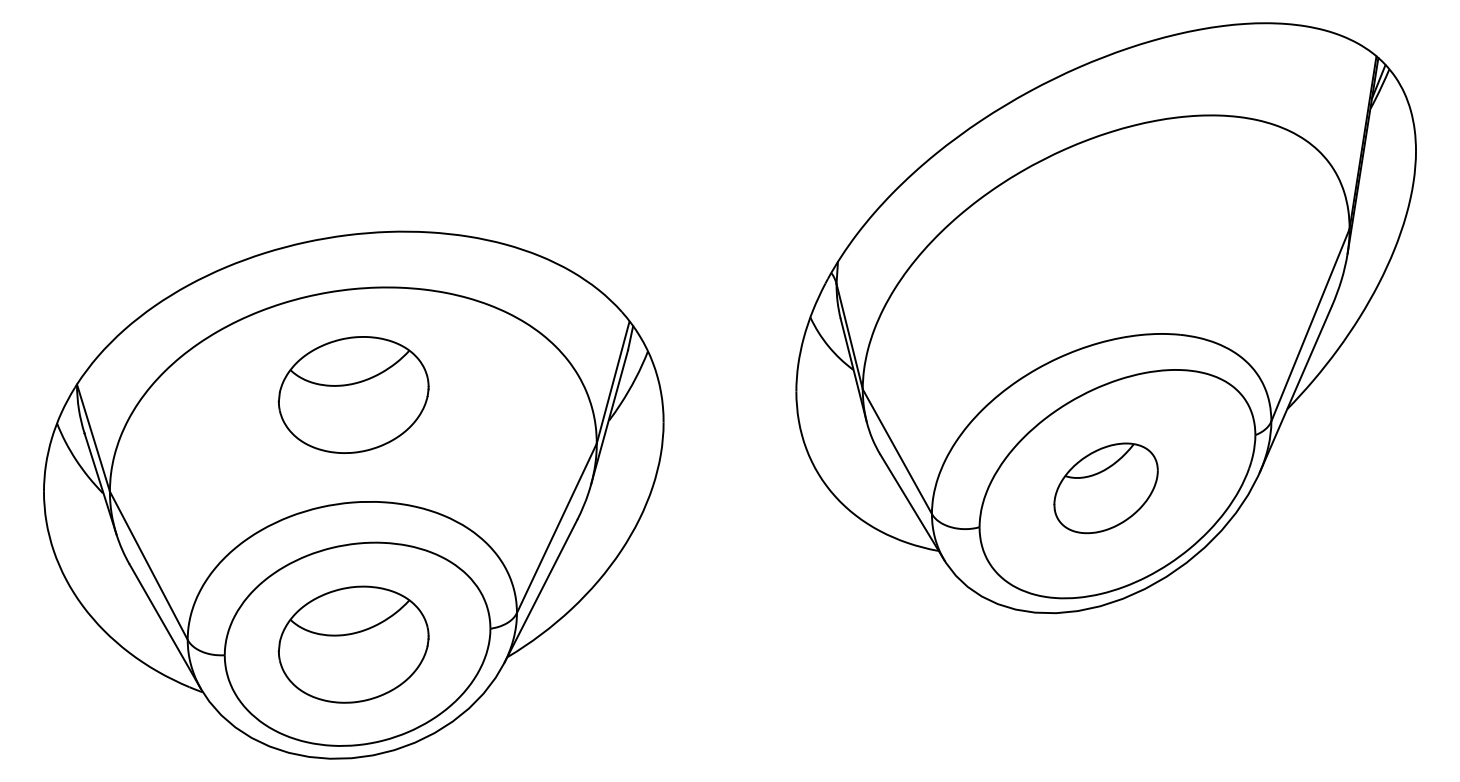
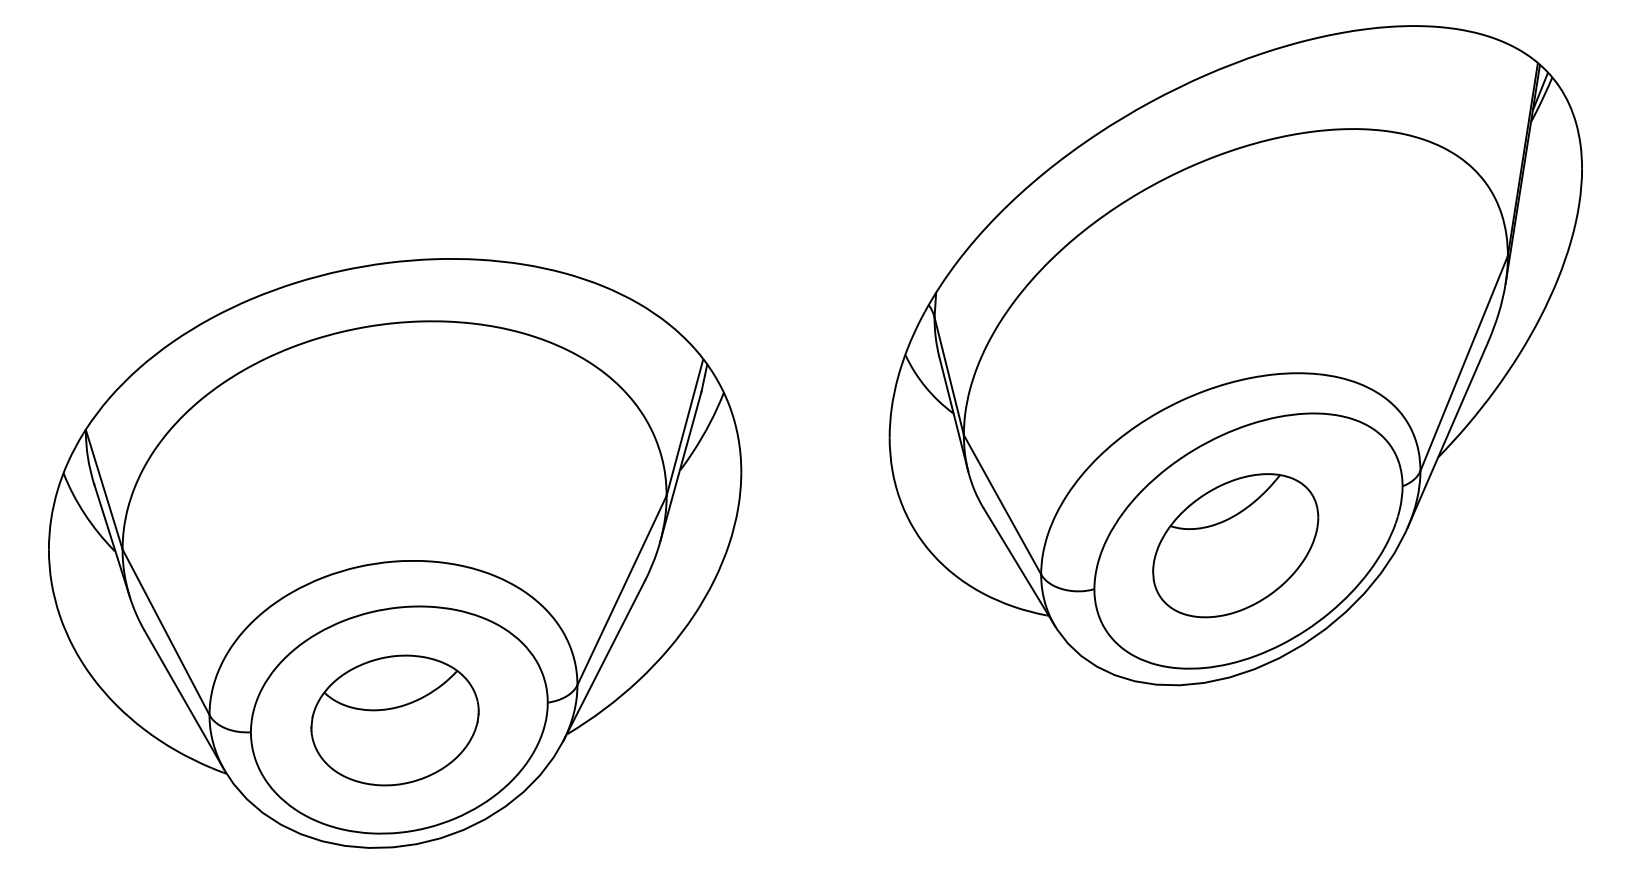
part: (353, 395) -> (394, 441), removed
part: (1105, 488) -> (1235, 545), size x1.43

